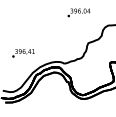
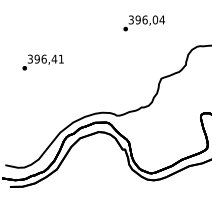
text: (23, 53) -> (43, 62), moved

